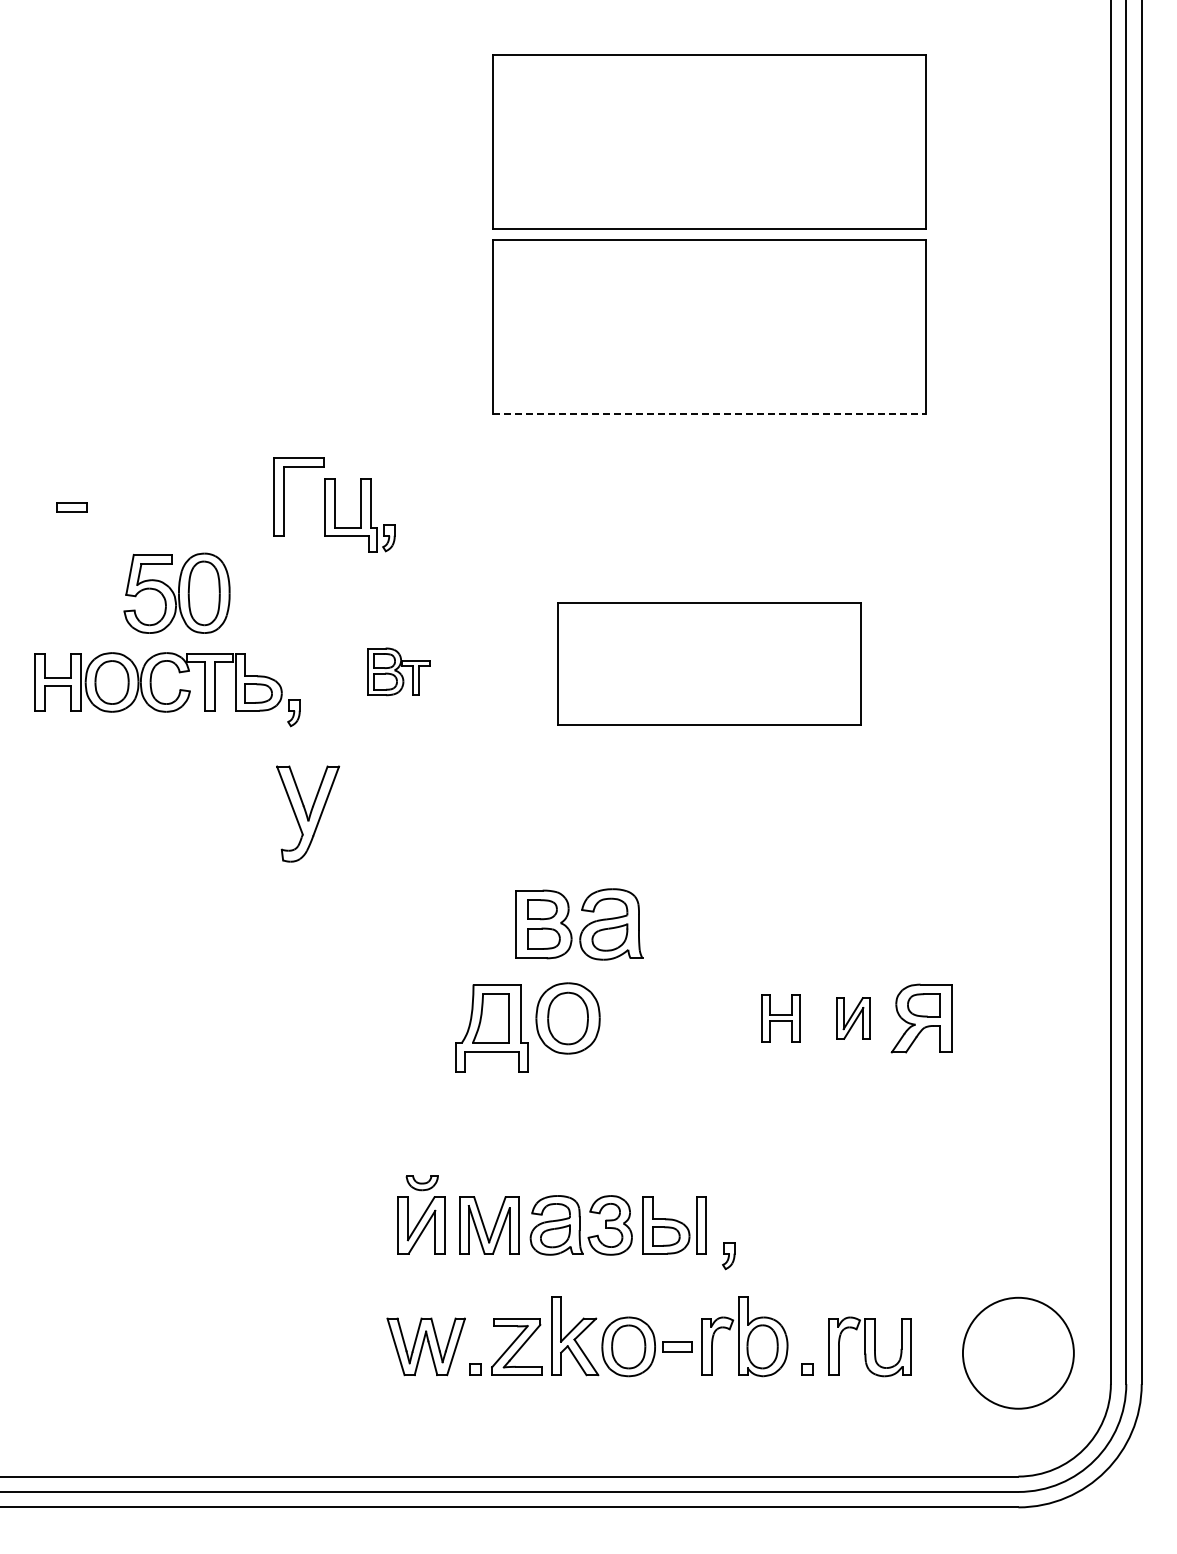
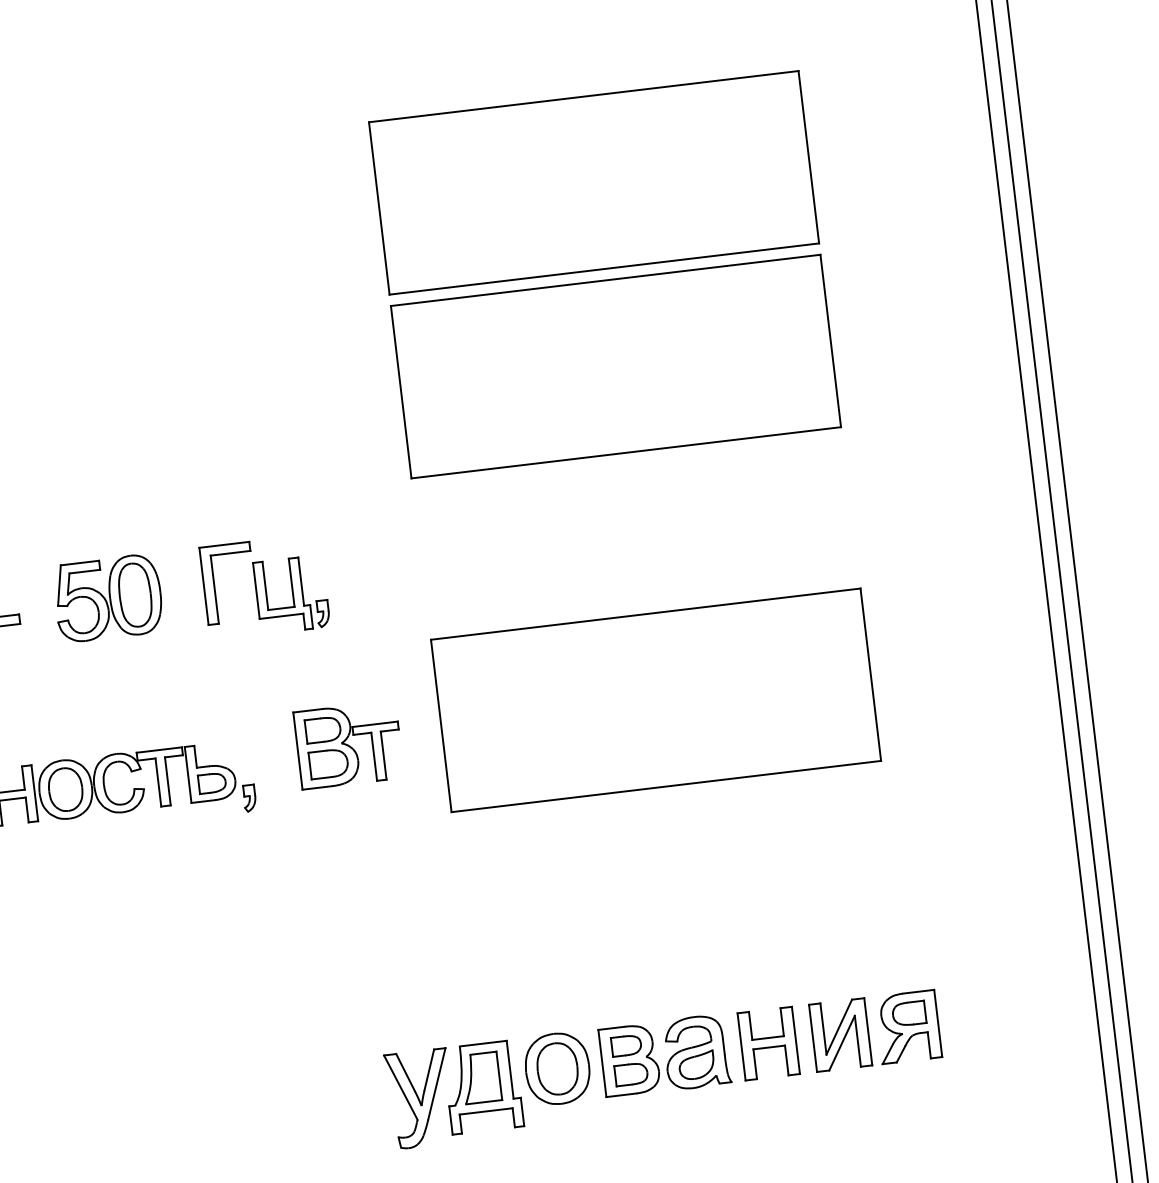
line: (709, 414) -> (626, 453), dashed -> solid
part: (176, 592) -> (107, 597), moved
part: (709, 663) -> (655, 700), size x1.43
part: (398, 671) -> (348, 744), size x1.67
part: (308, 813) -> (420, 1098), moved
part: (579, 924) -> (665, 1056), moved
part: (780, 1018) -> (768, 1043), size x1.43
part: (853, 1018) -> (840, 1035), size x1.67

